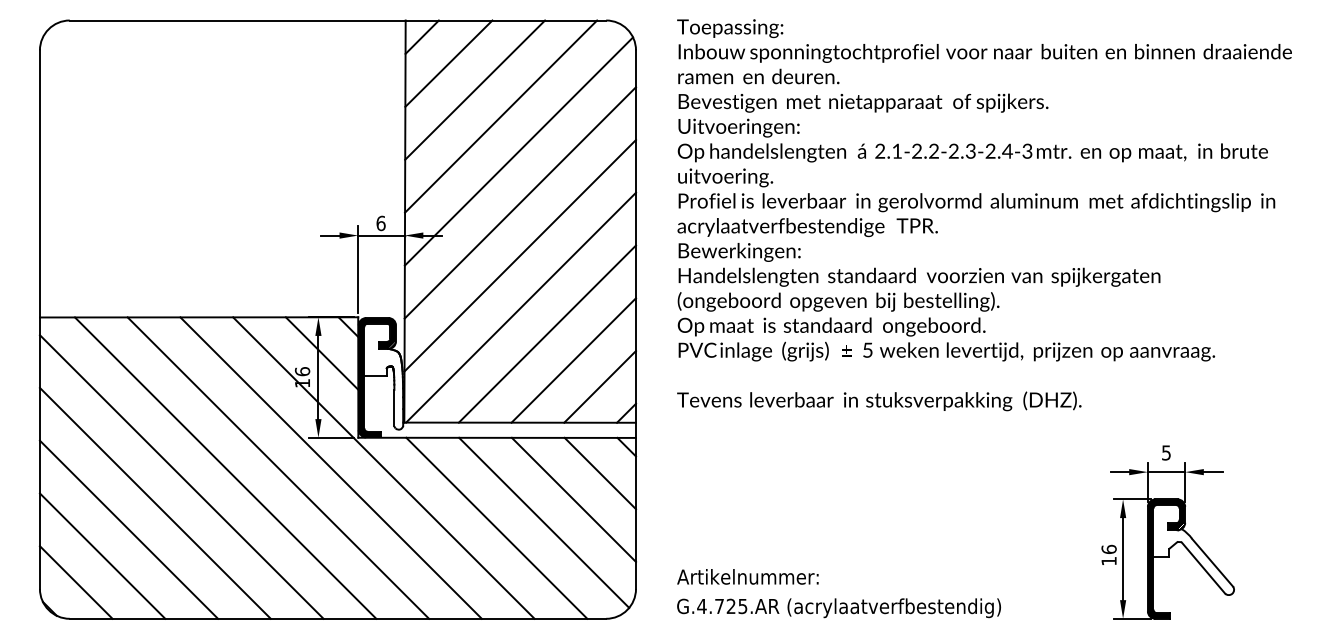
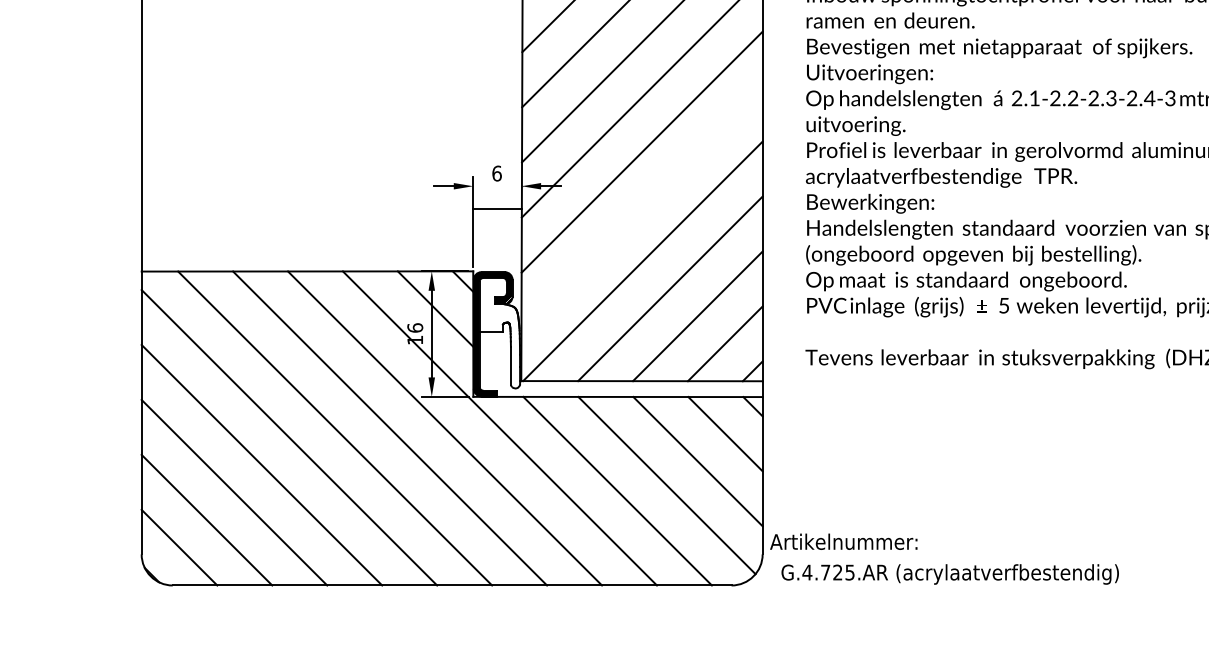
line: (381, 235) -> (497, 209), moved
line: (520, 255) -> (642, 206), removed
text: (747, 576) -> (843, 541), moved
text: (838, 608) -> (949, 574), moved

